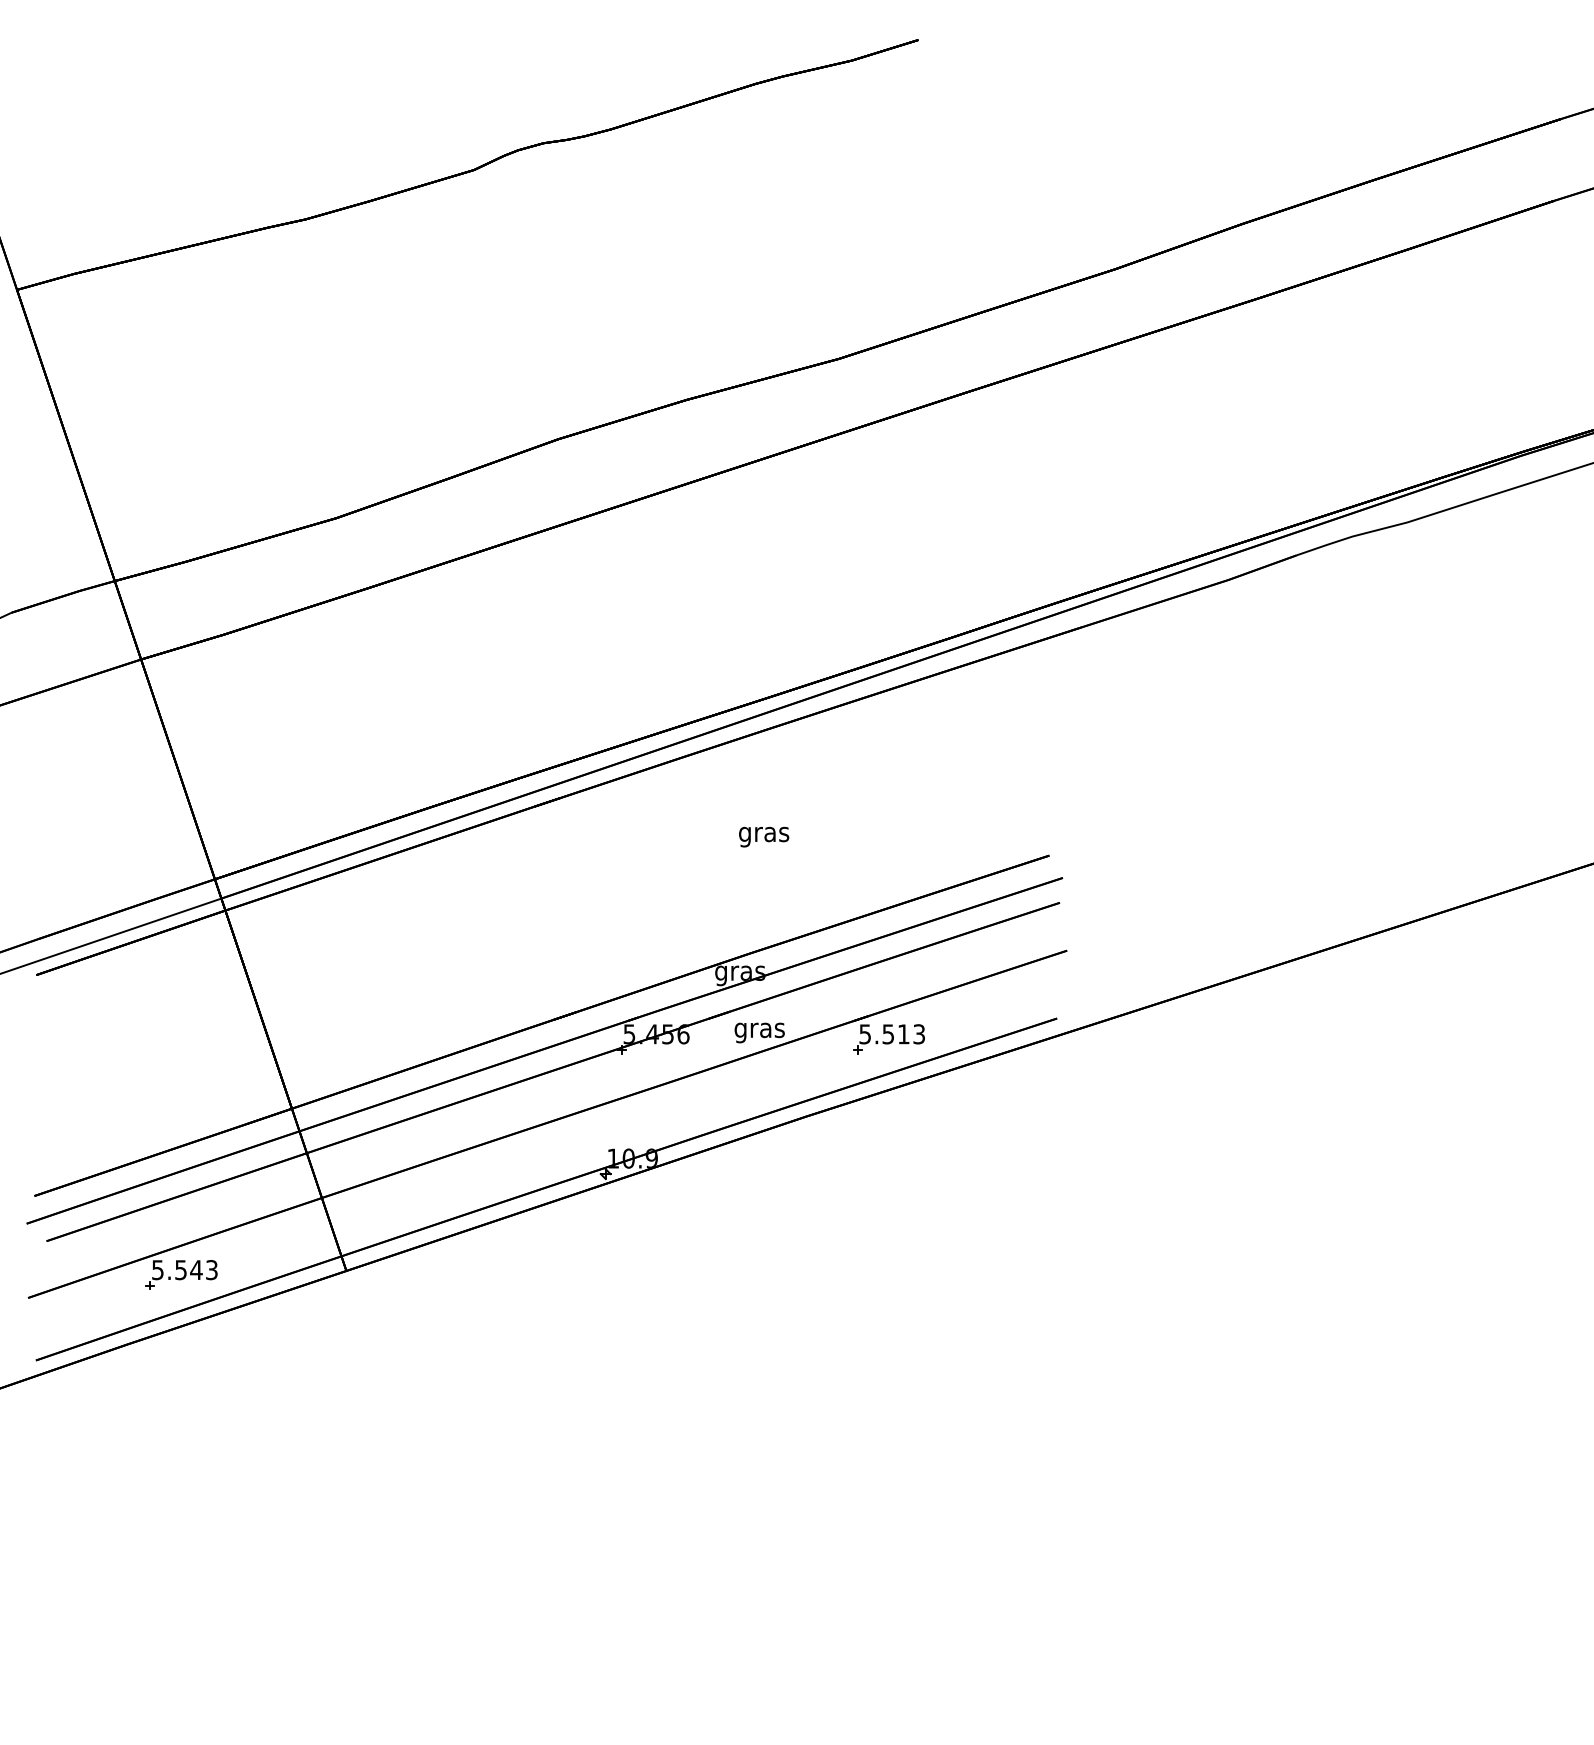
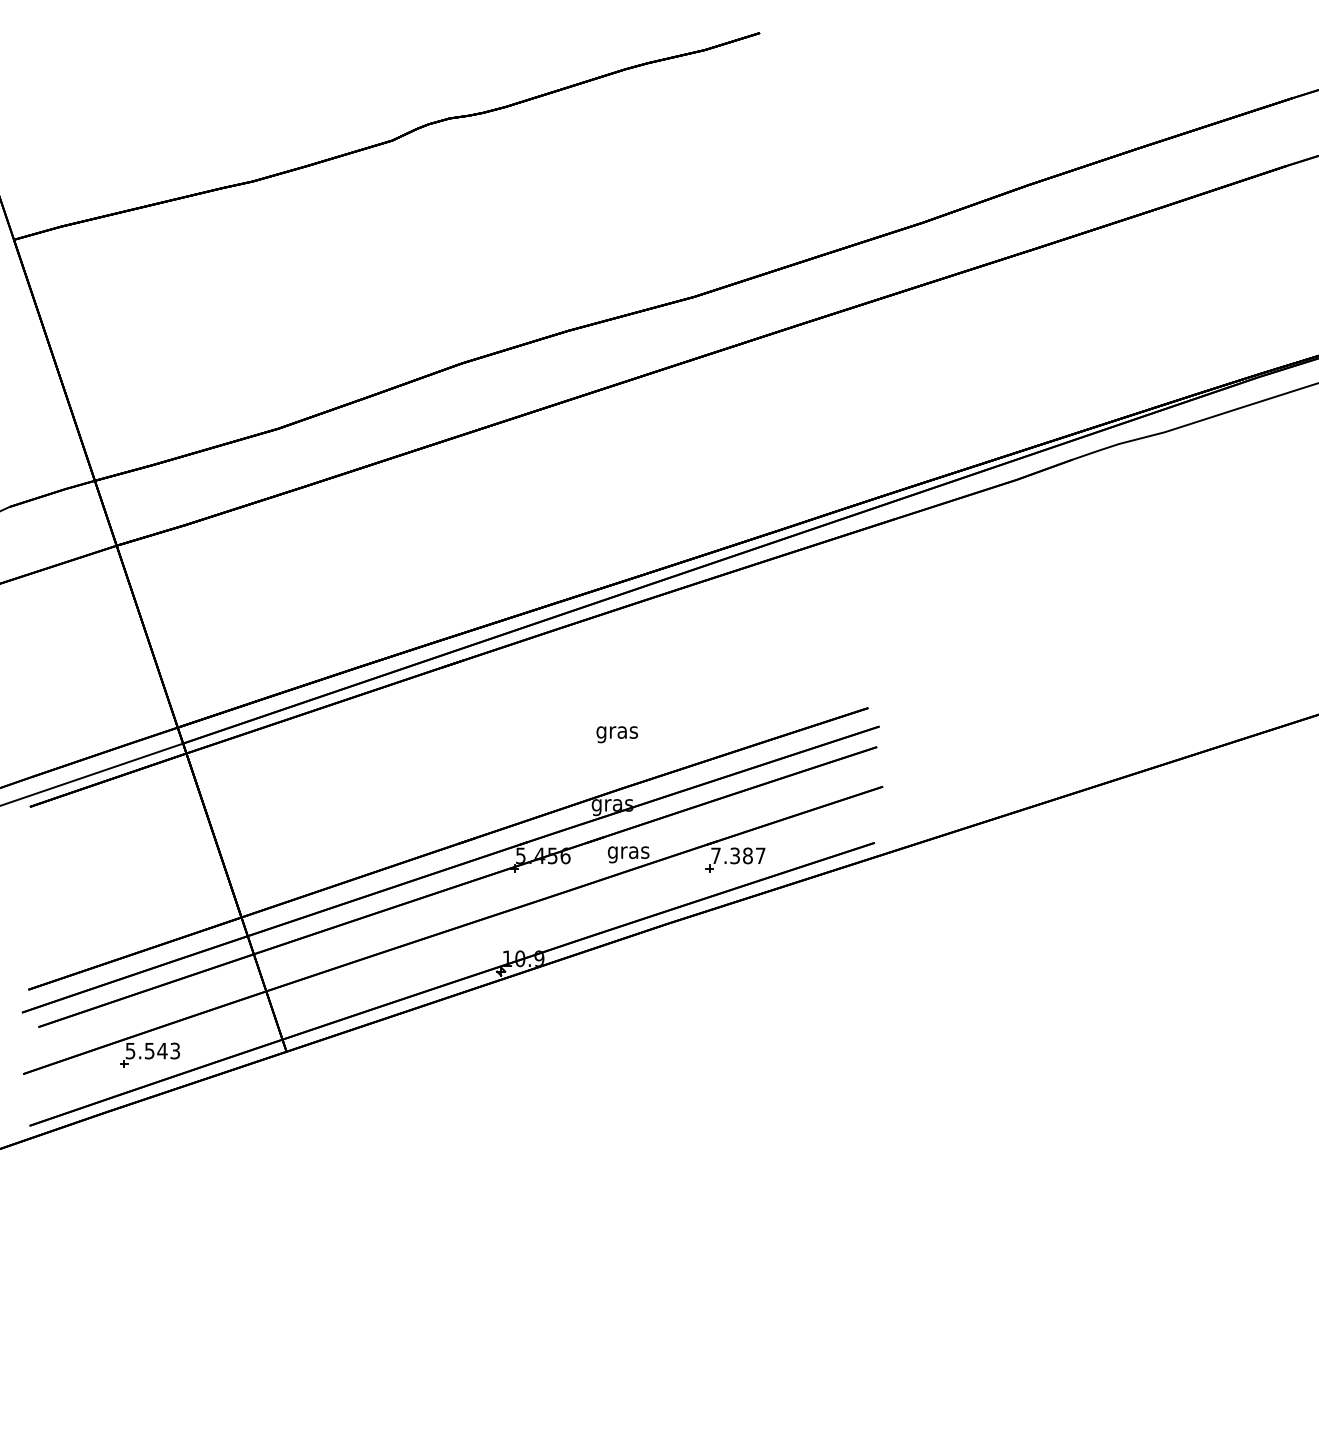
text: (763, 836) -> (616, 734), moved
text: (892, 1033) -> (738, 855), 5.513 -> 7.387

